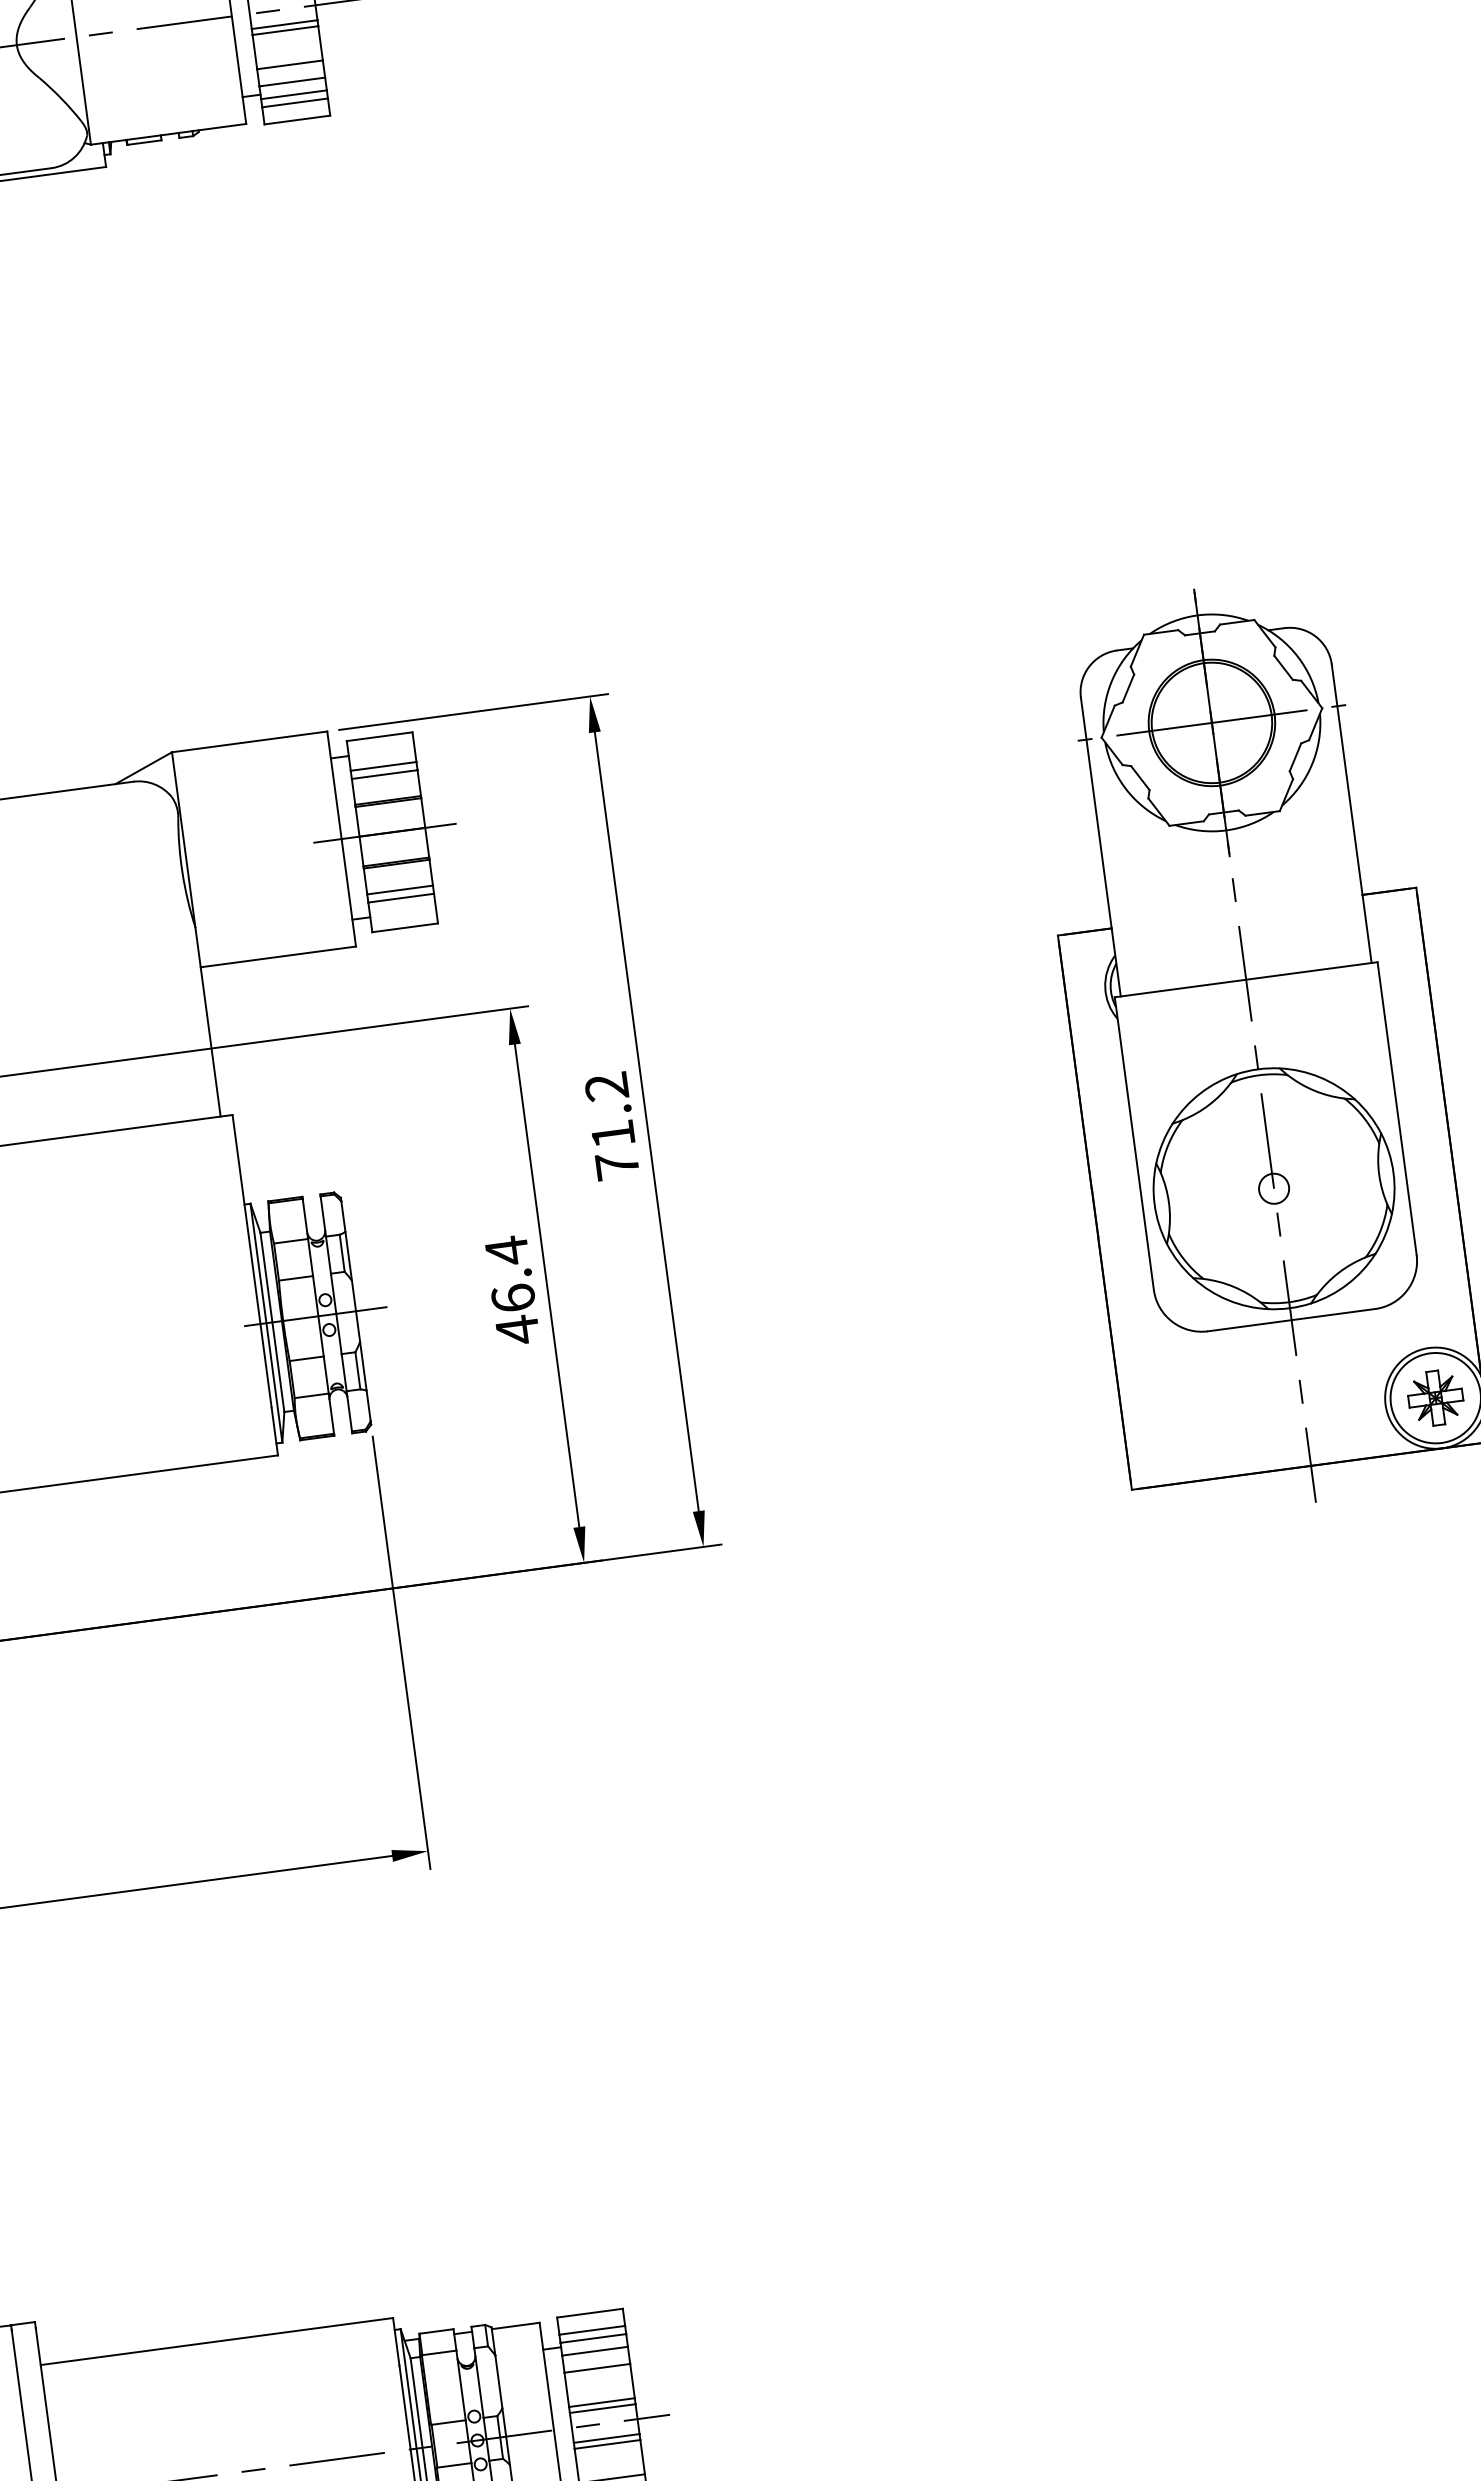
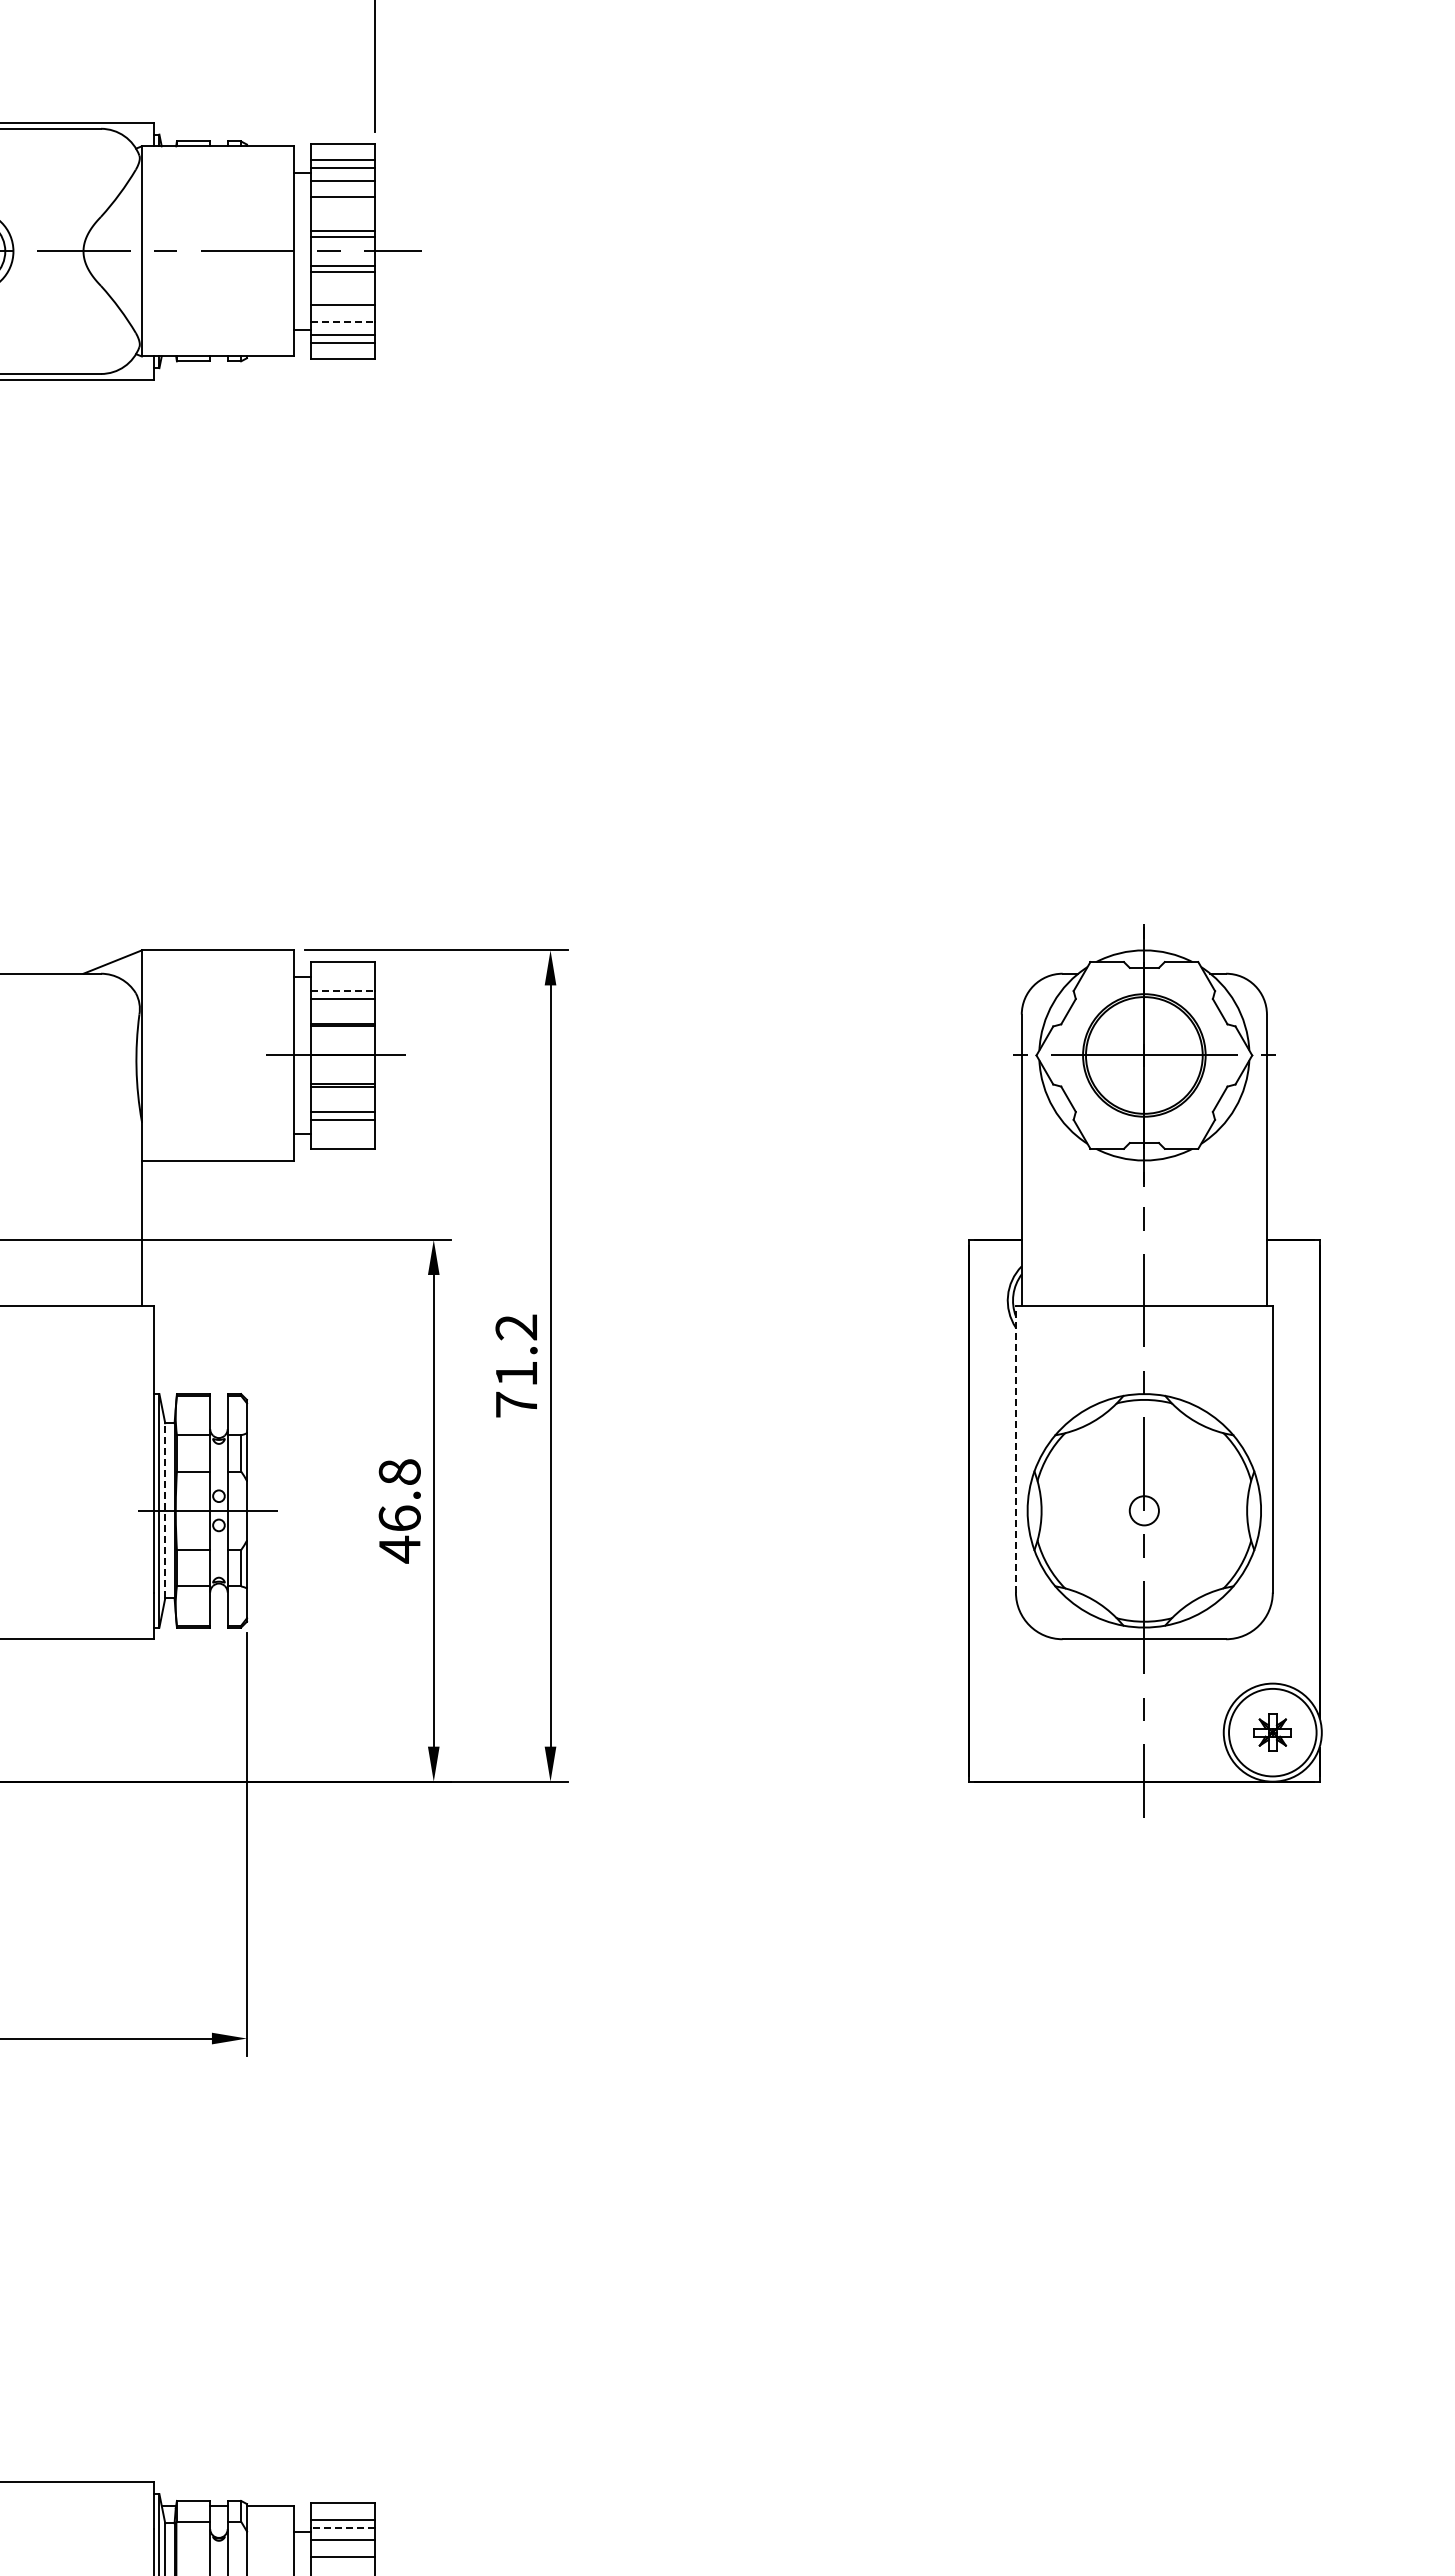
line: (292, 82) -> (343, 322), solid -> dashed
line: (383, 766) -> (343, 991), solid -> dashed
line: (1133, 1143) -> (1015, 1449), solid -> dashed
text: (506, 1251) -> (399, 1472), 46.4 -> 46.8
line: (272, 1322) -> (165, 1510), solid -> dashed
part: (1435, 1398) -> (1272, 1732), size x0.7
line: (592, 2338) -> (342, 2527), solid -> dashed

